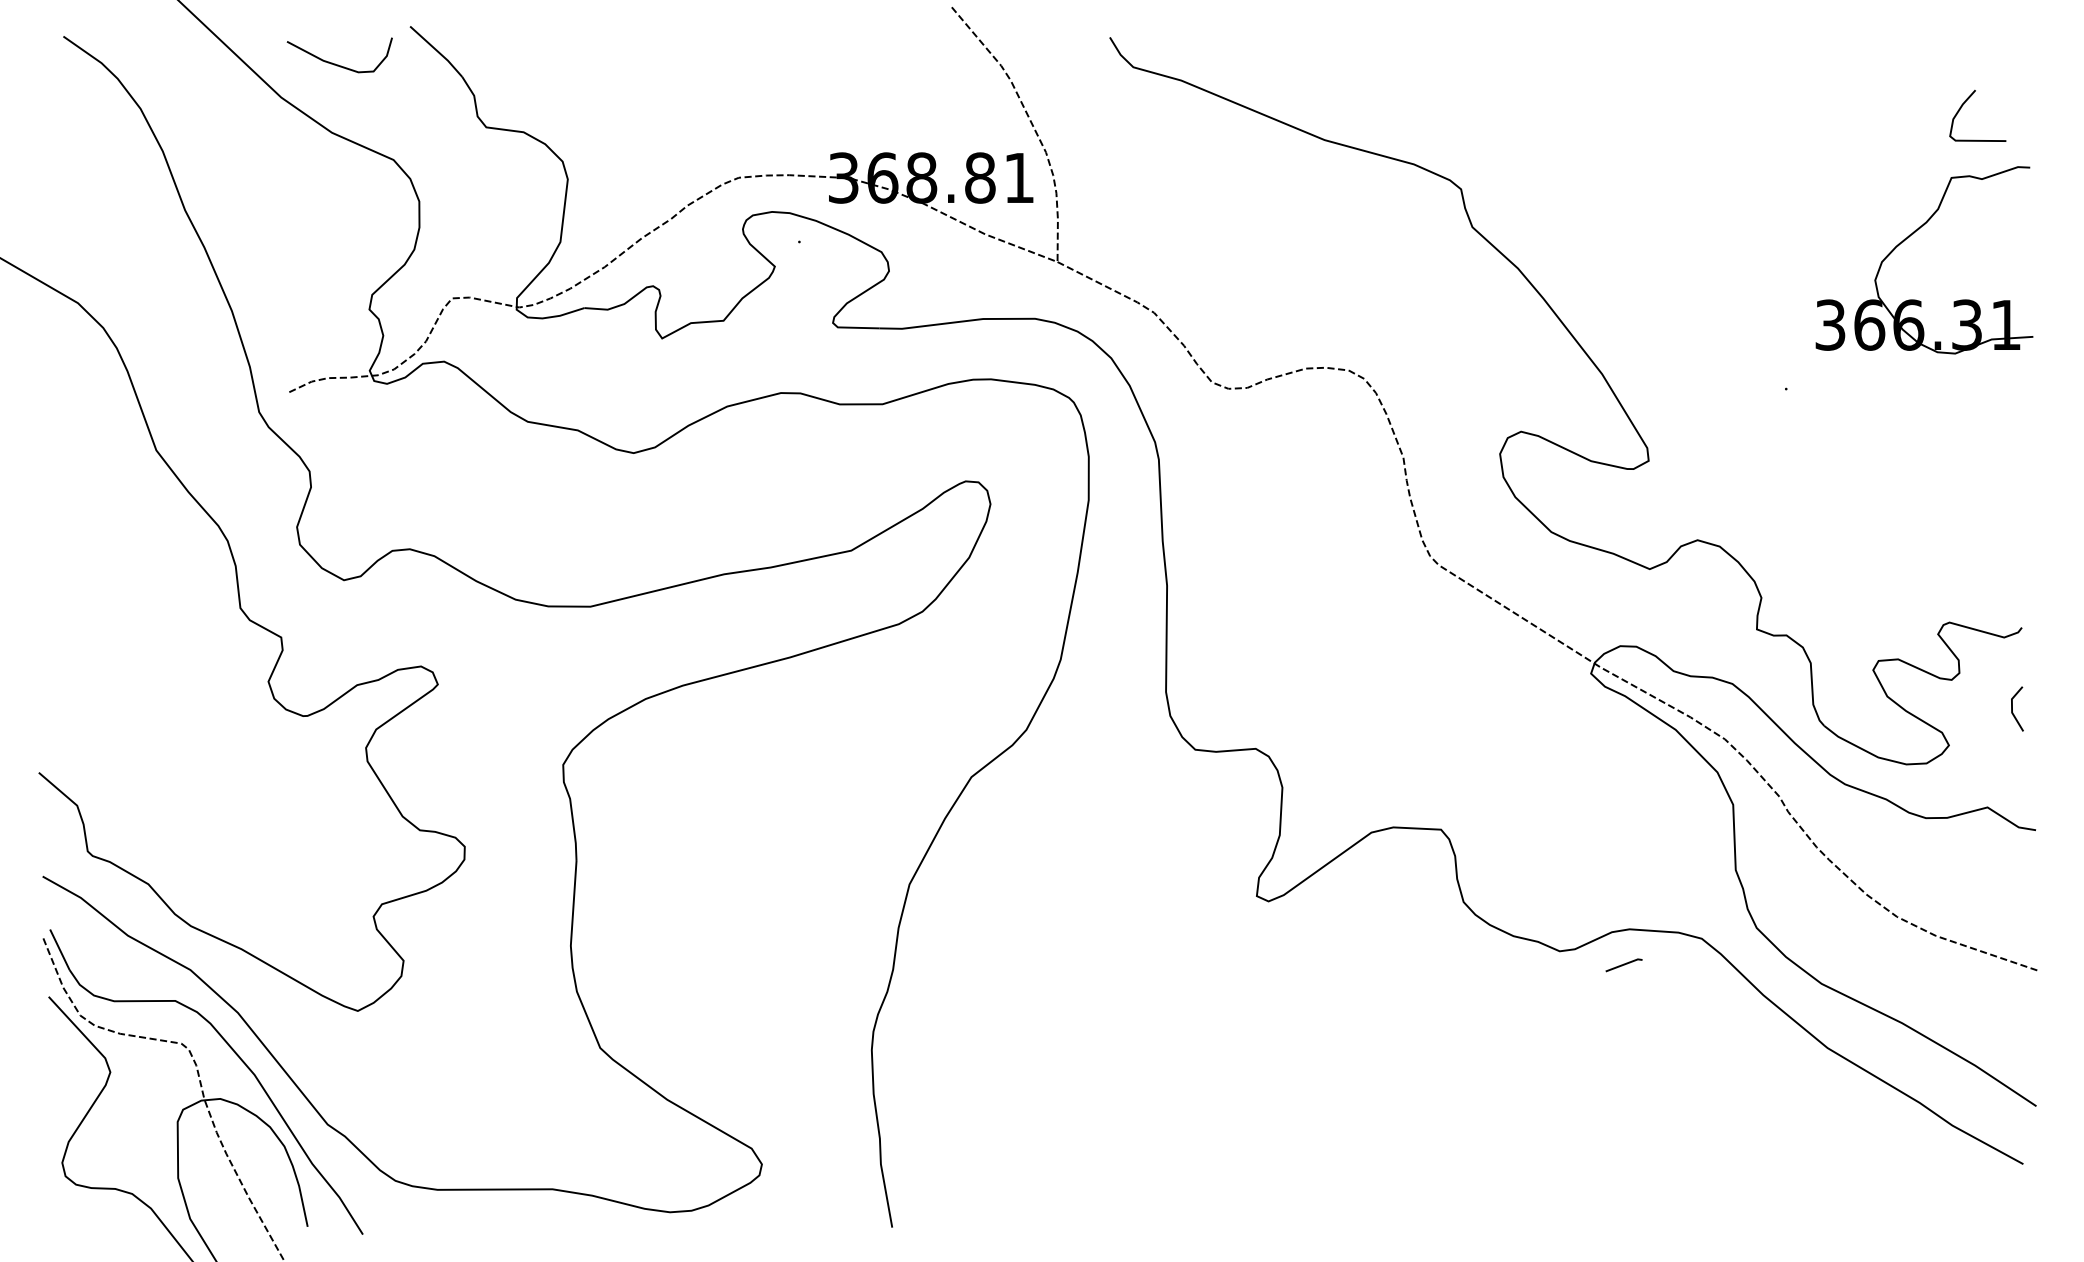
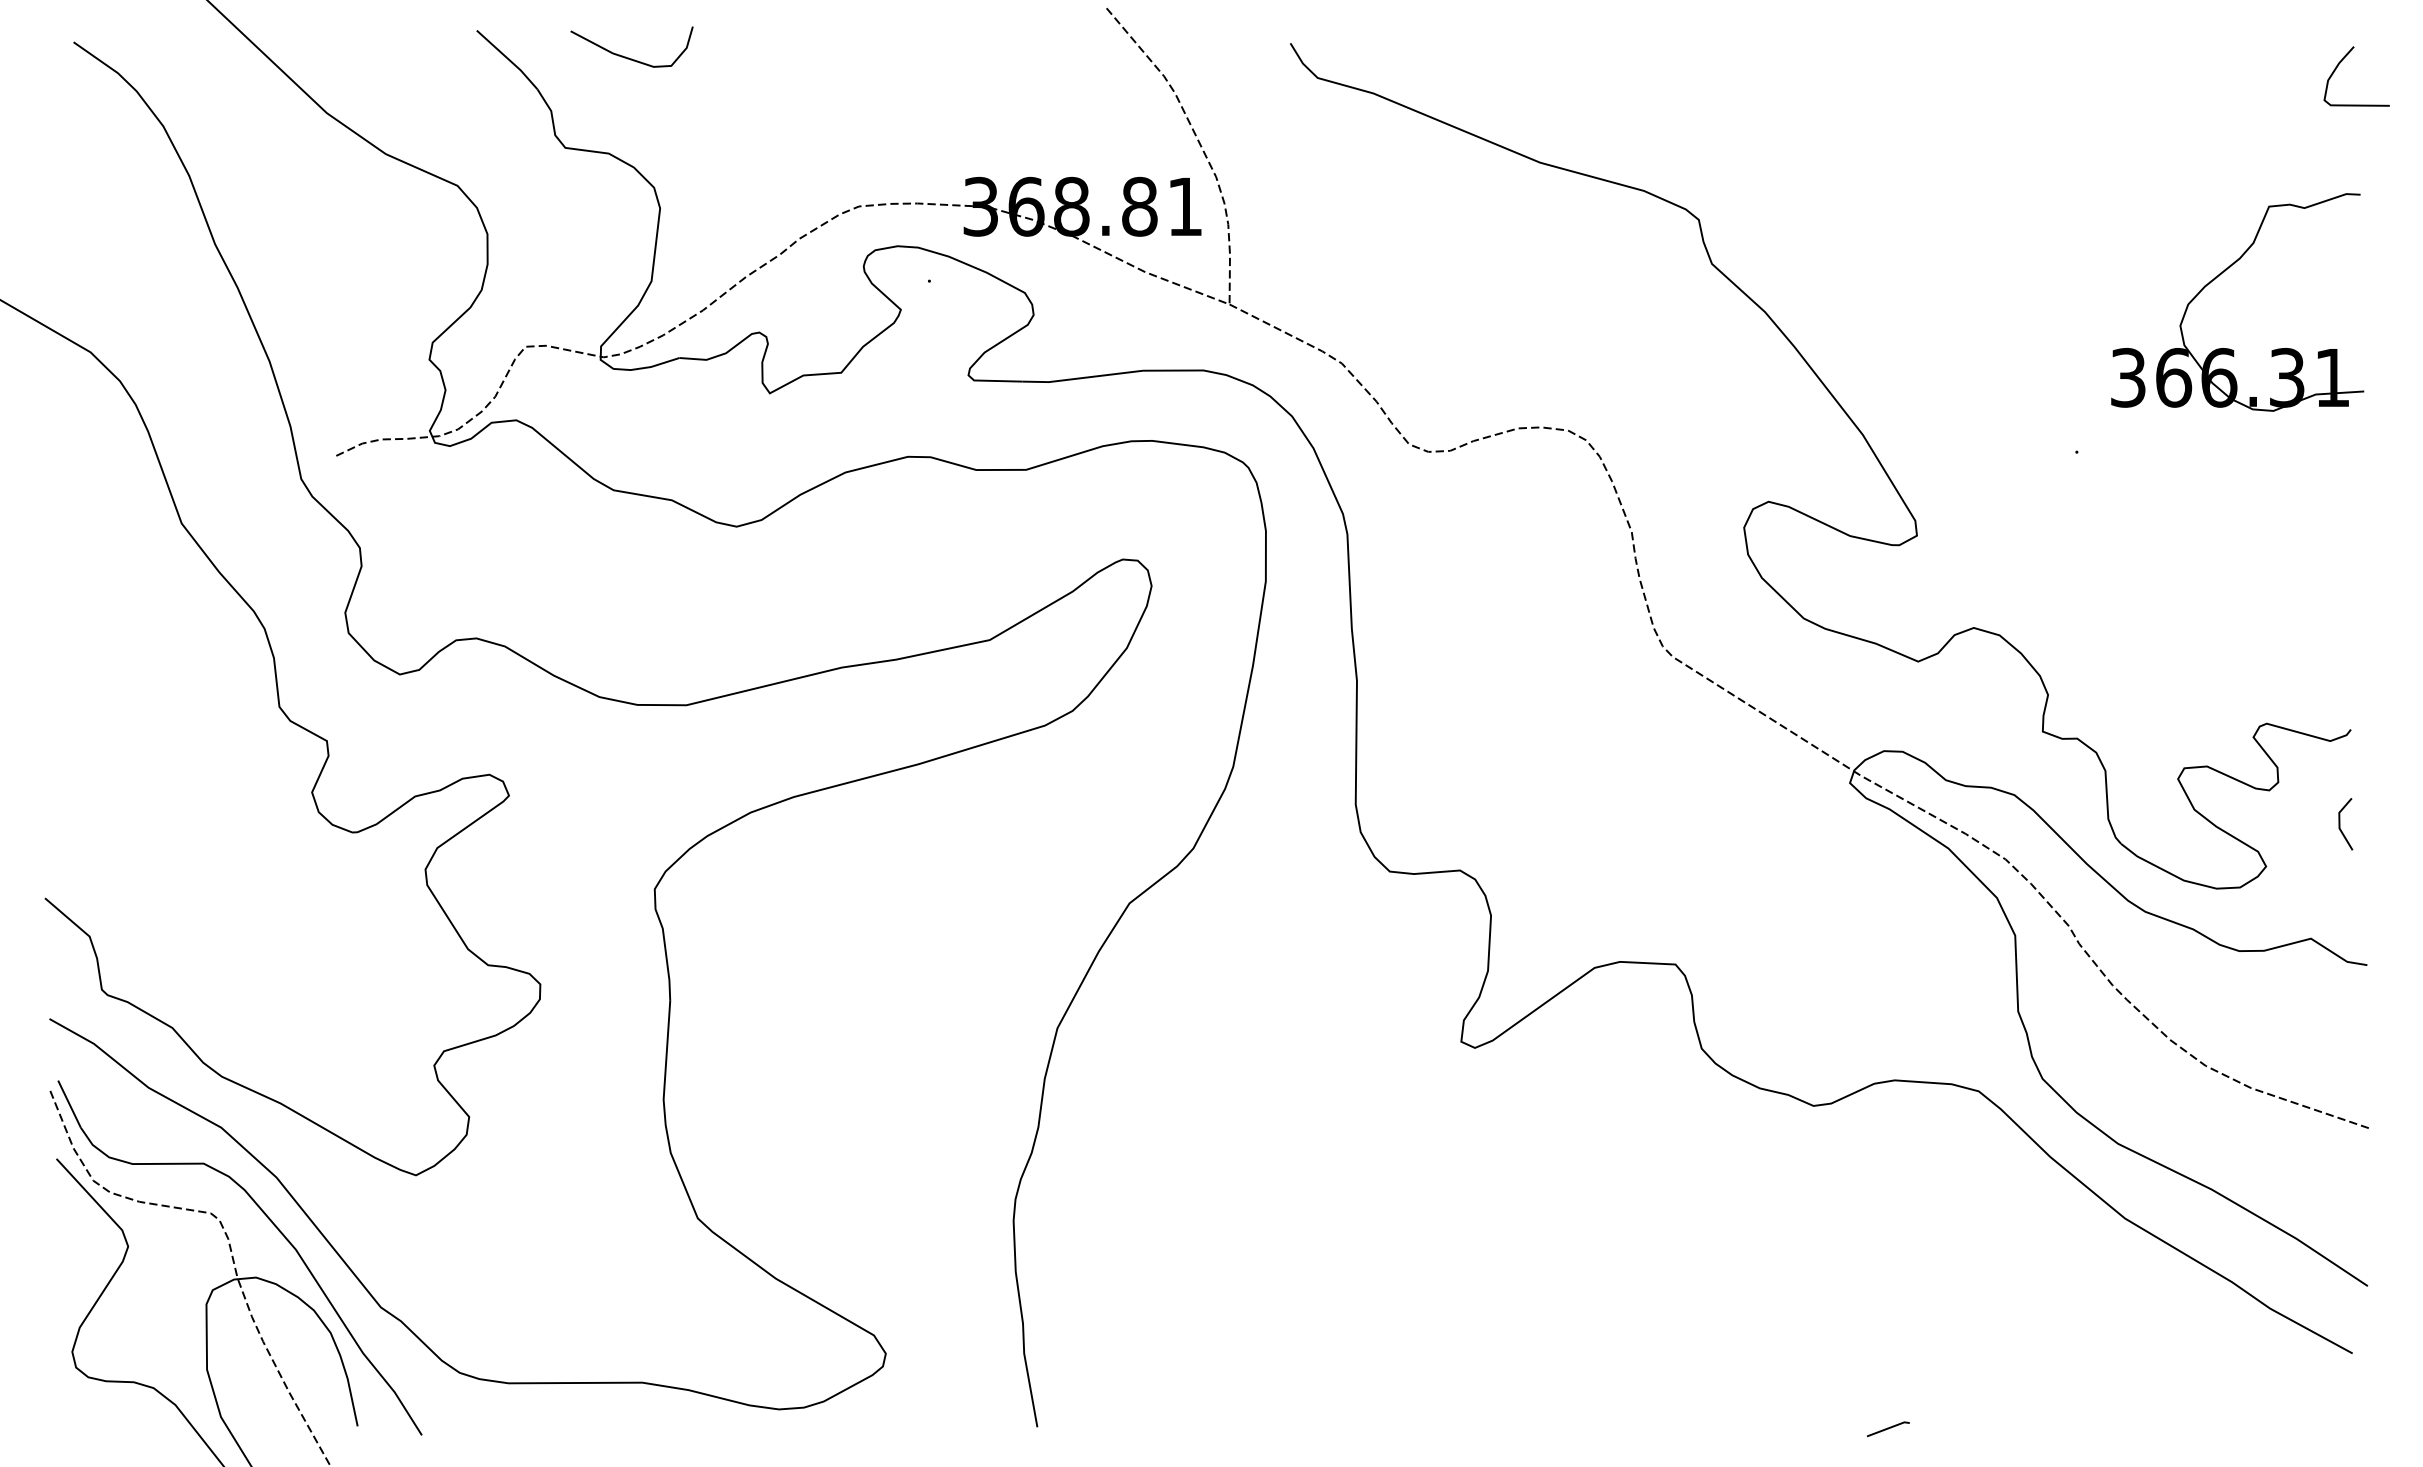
curve: (336, 64) -> (628, 57), moved
curve: (1965, 102) -> (2342, 61), moved
line: (1623, 965) -> (1887, 1429), moved

